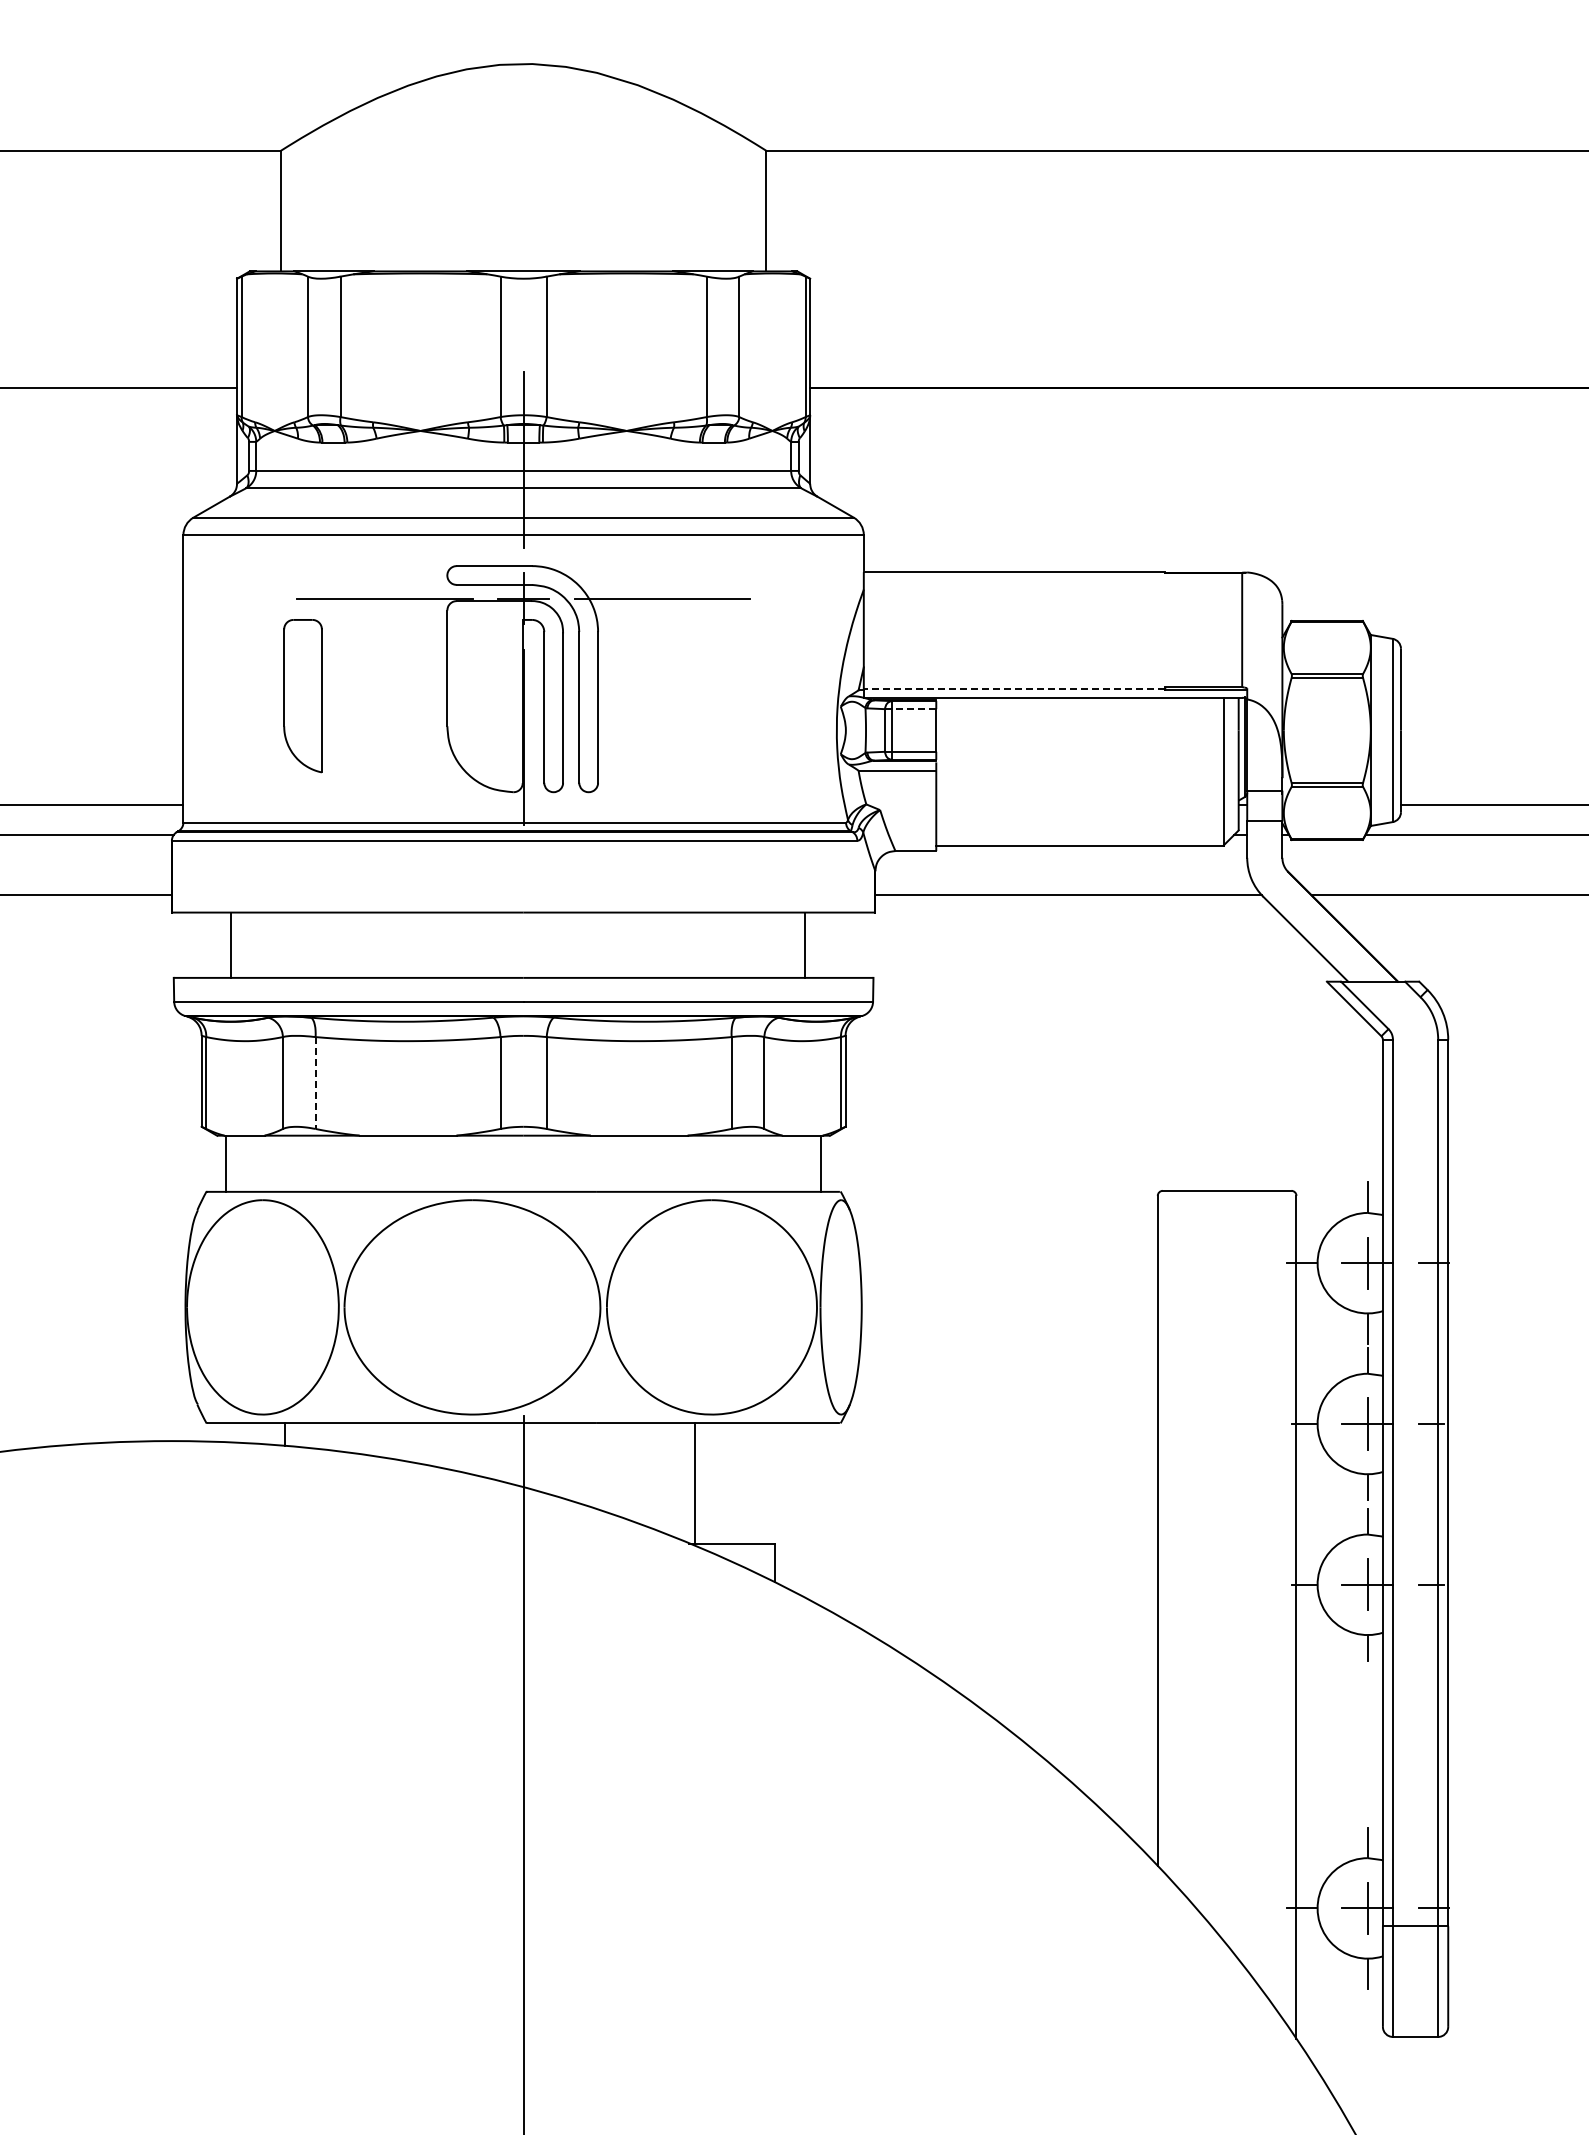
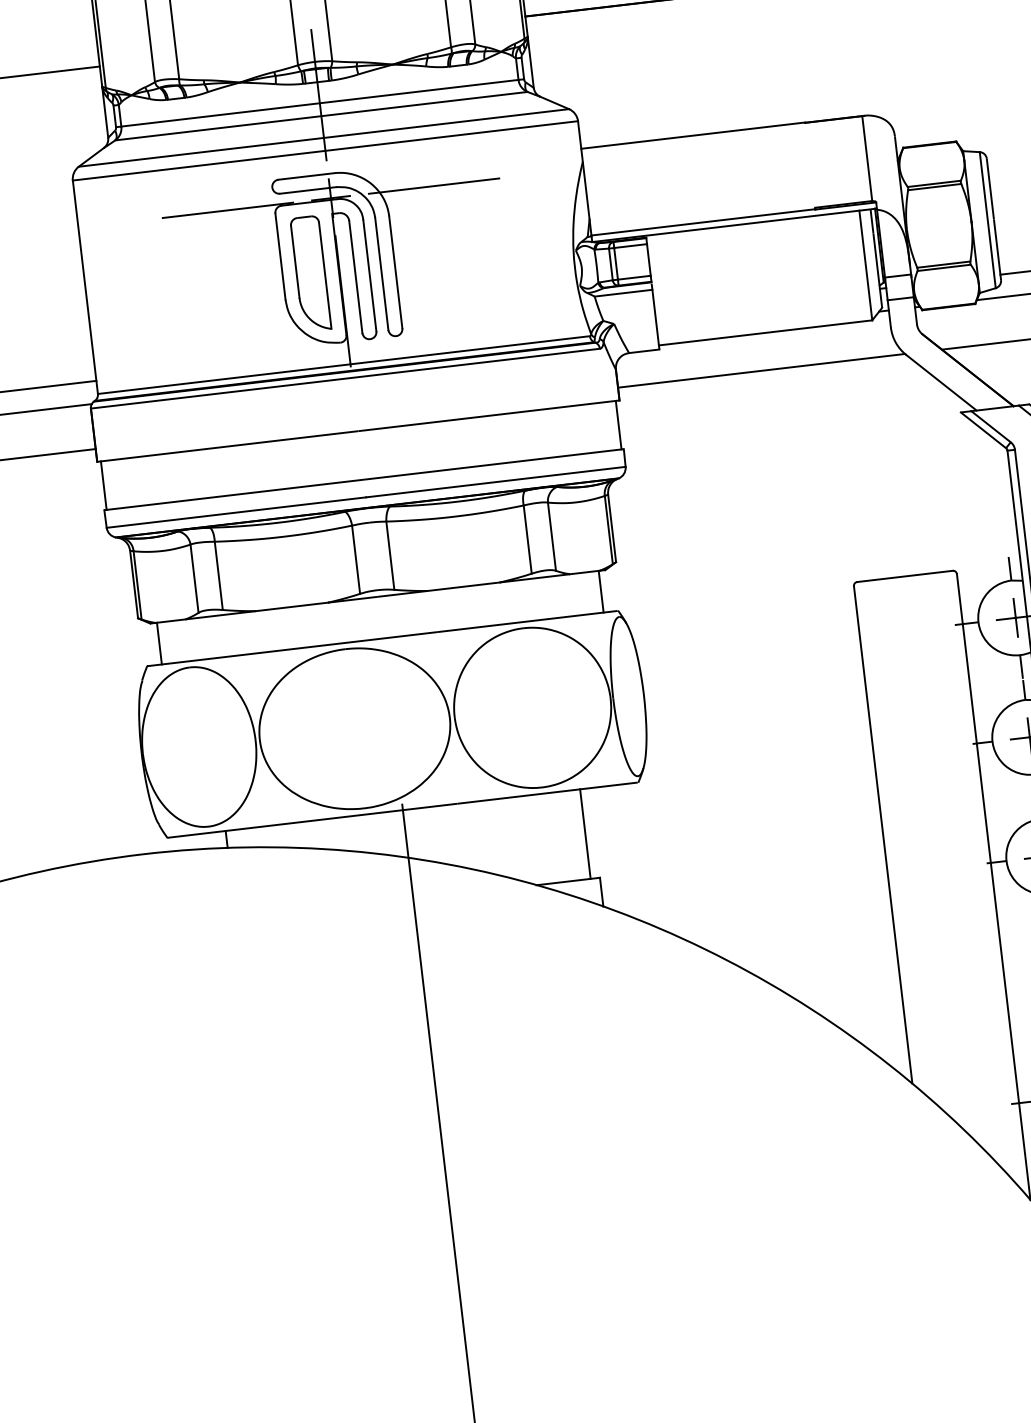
line: (1014, 689) -> (703, 222), dashed -> solid
part: (302, 696) -> (310, 274), moved
line: (913, 709) -> (630, 246), dashed -> solid
line: (230, 944) -> (103, 485), moved
line: (805, 944) -> (618, 424), moved
line: (315, 1083) -> (218, 576), dashed -> solid
line: (695, 1483) -> (585, 834), moved

